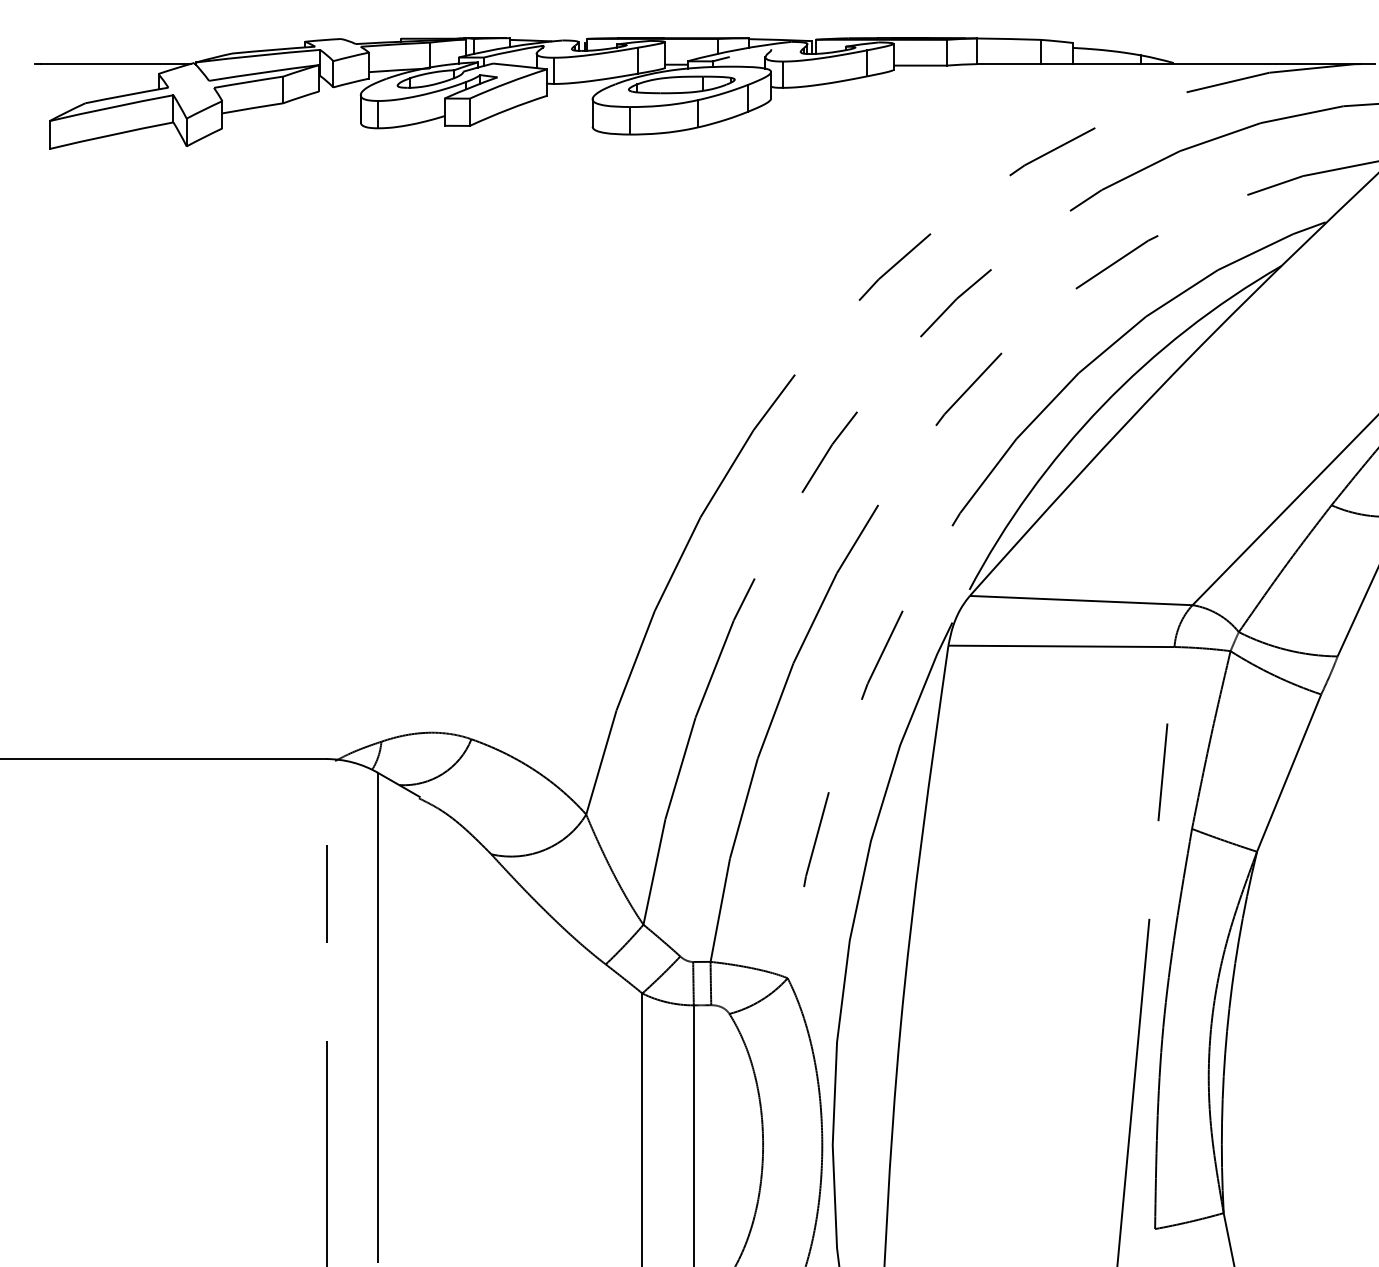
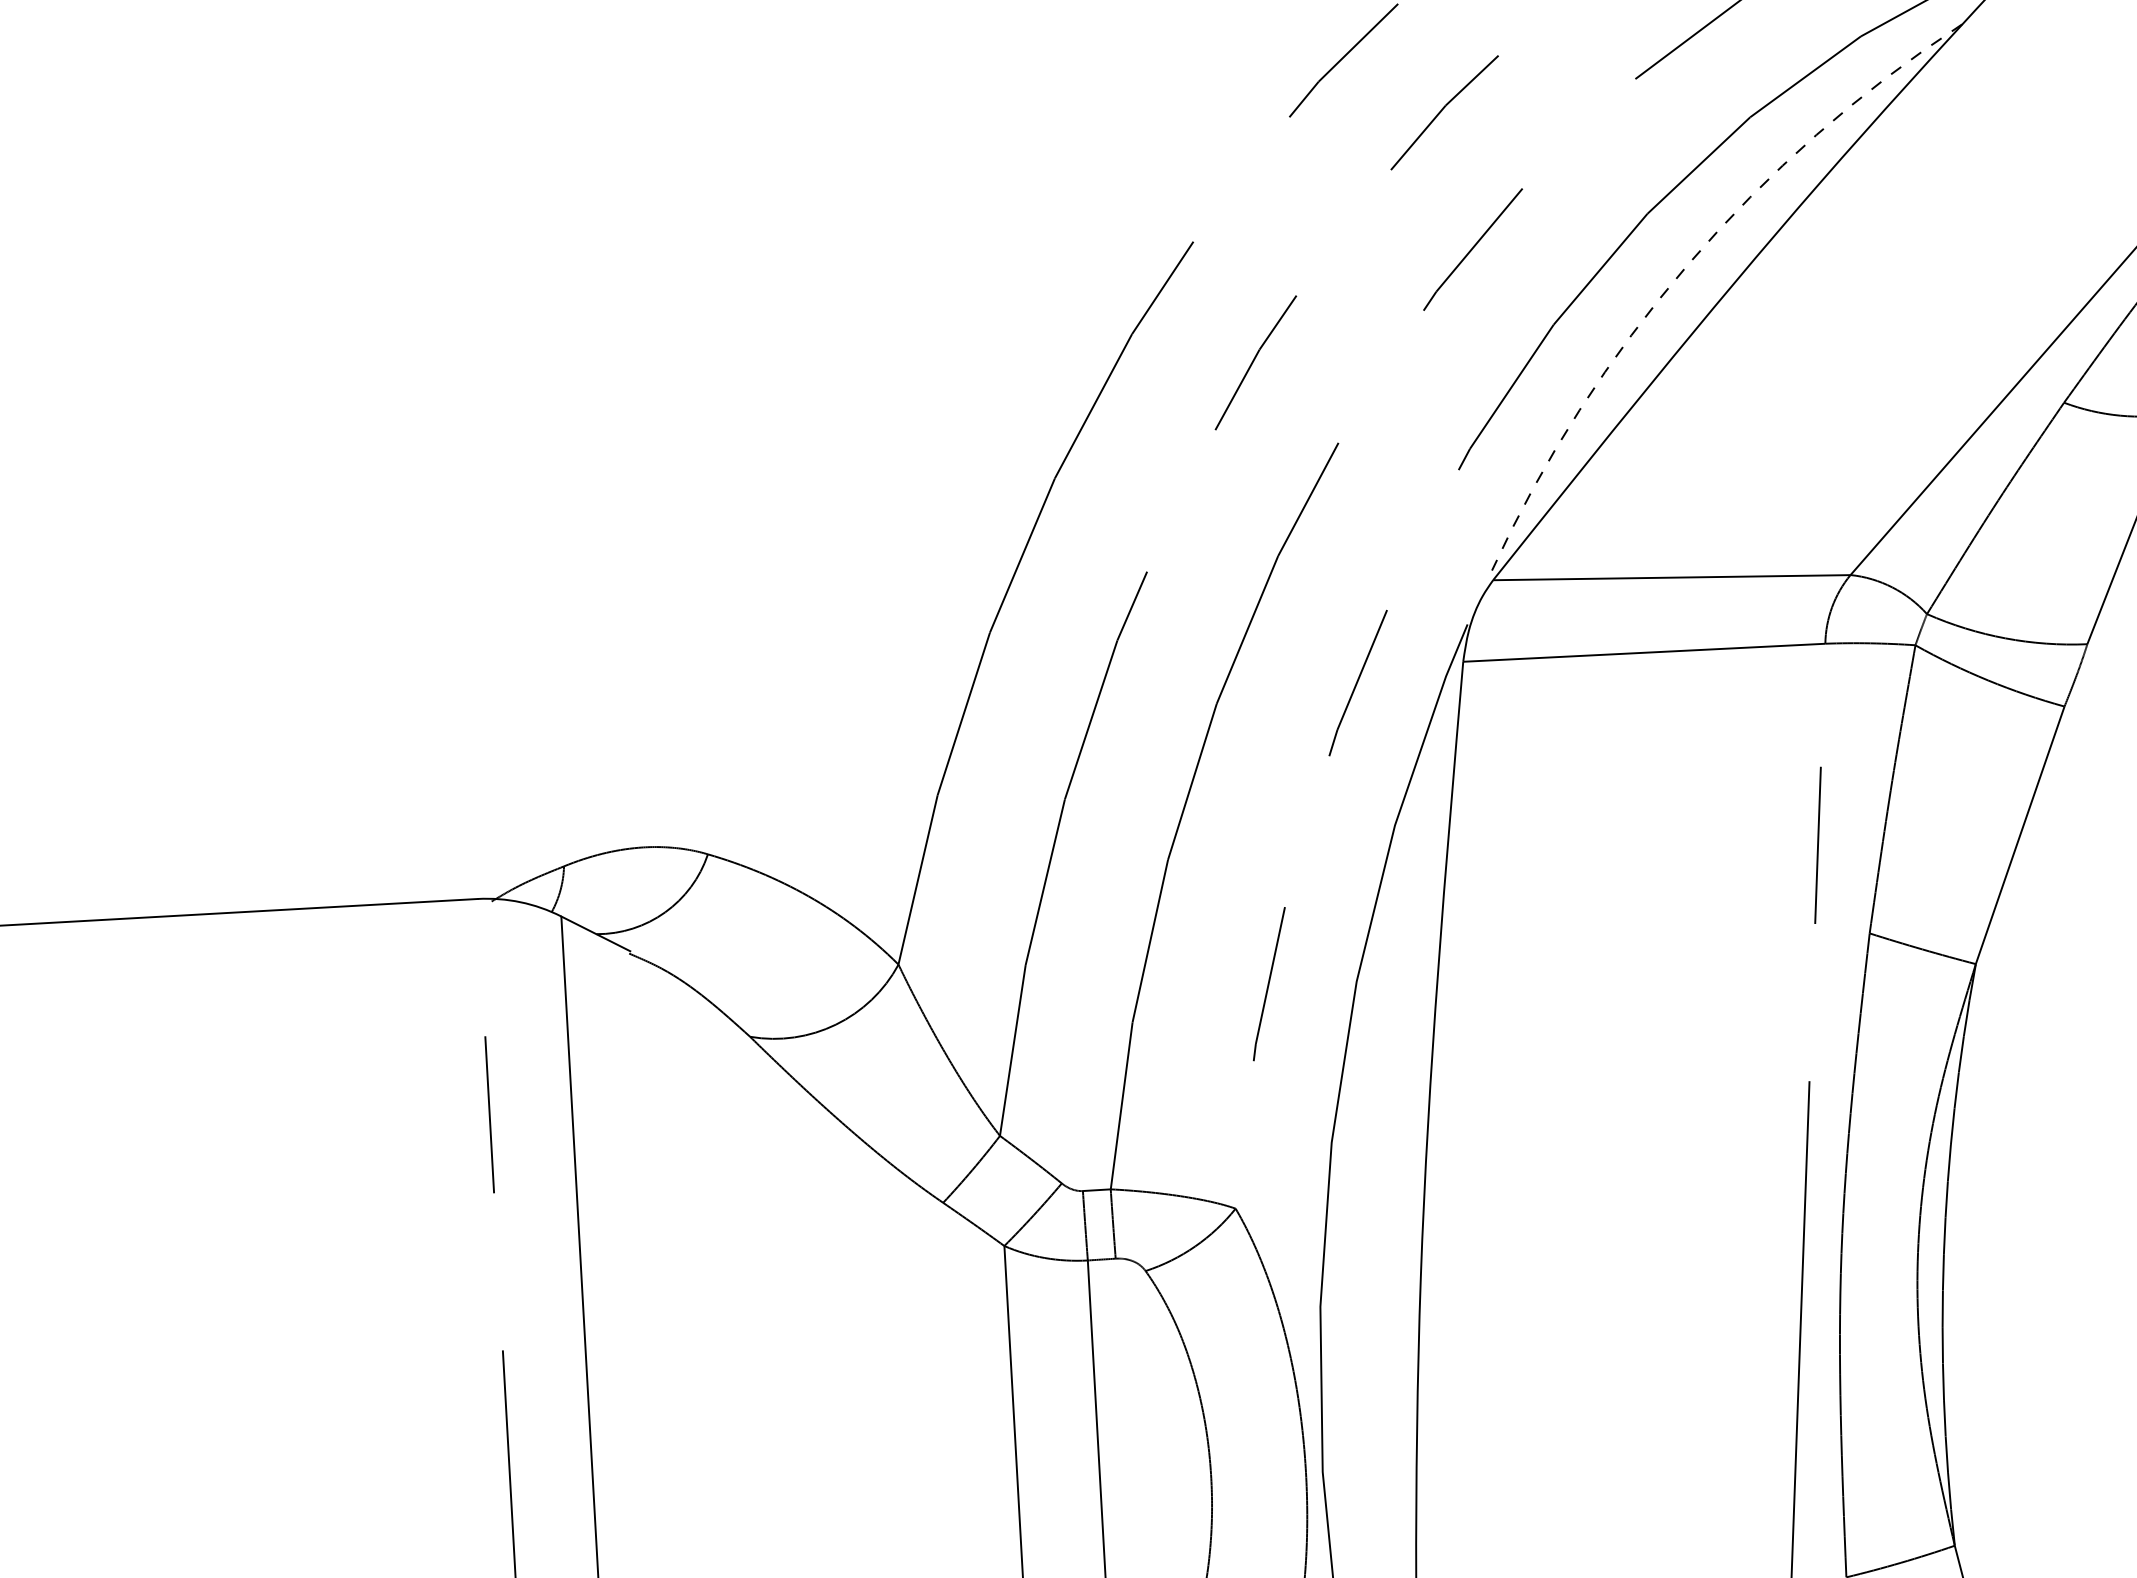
arc: (1102, 406) -> (1688, 265), solid -> dashed

